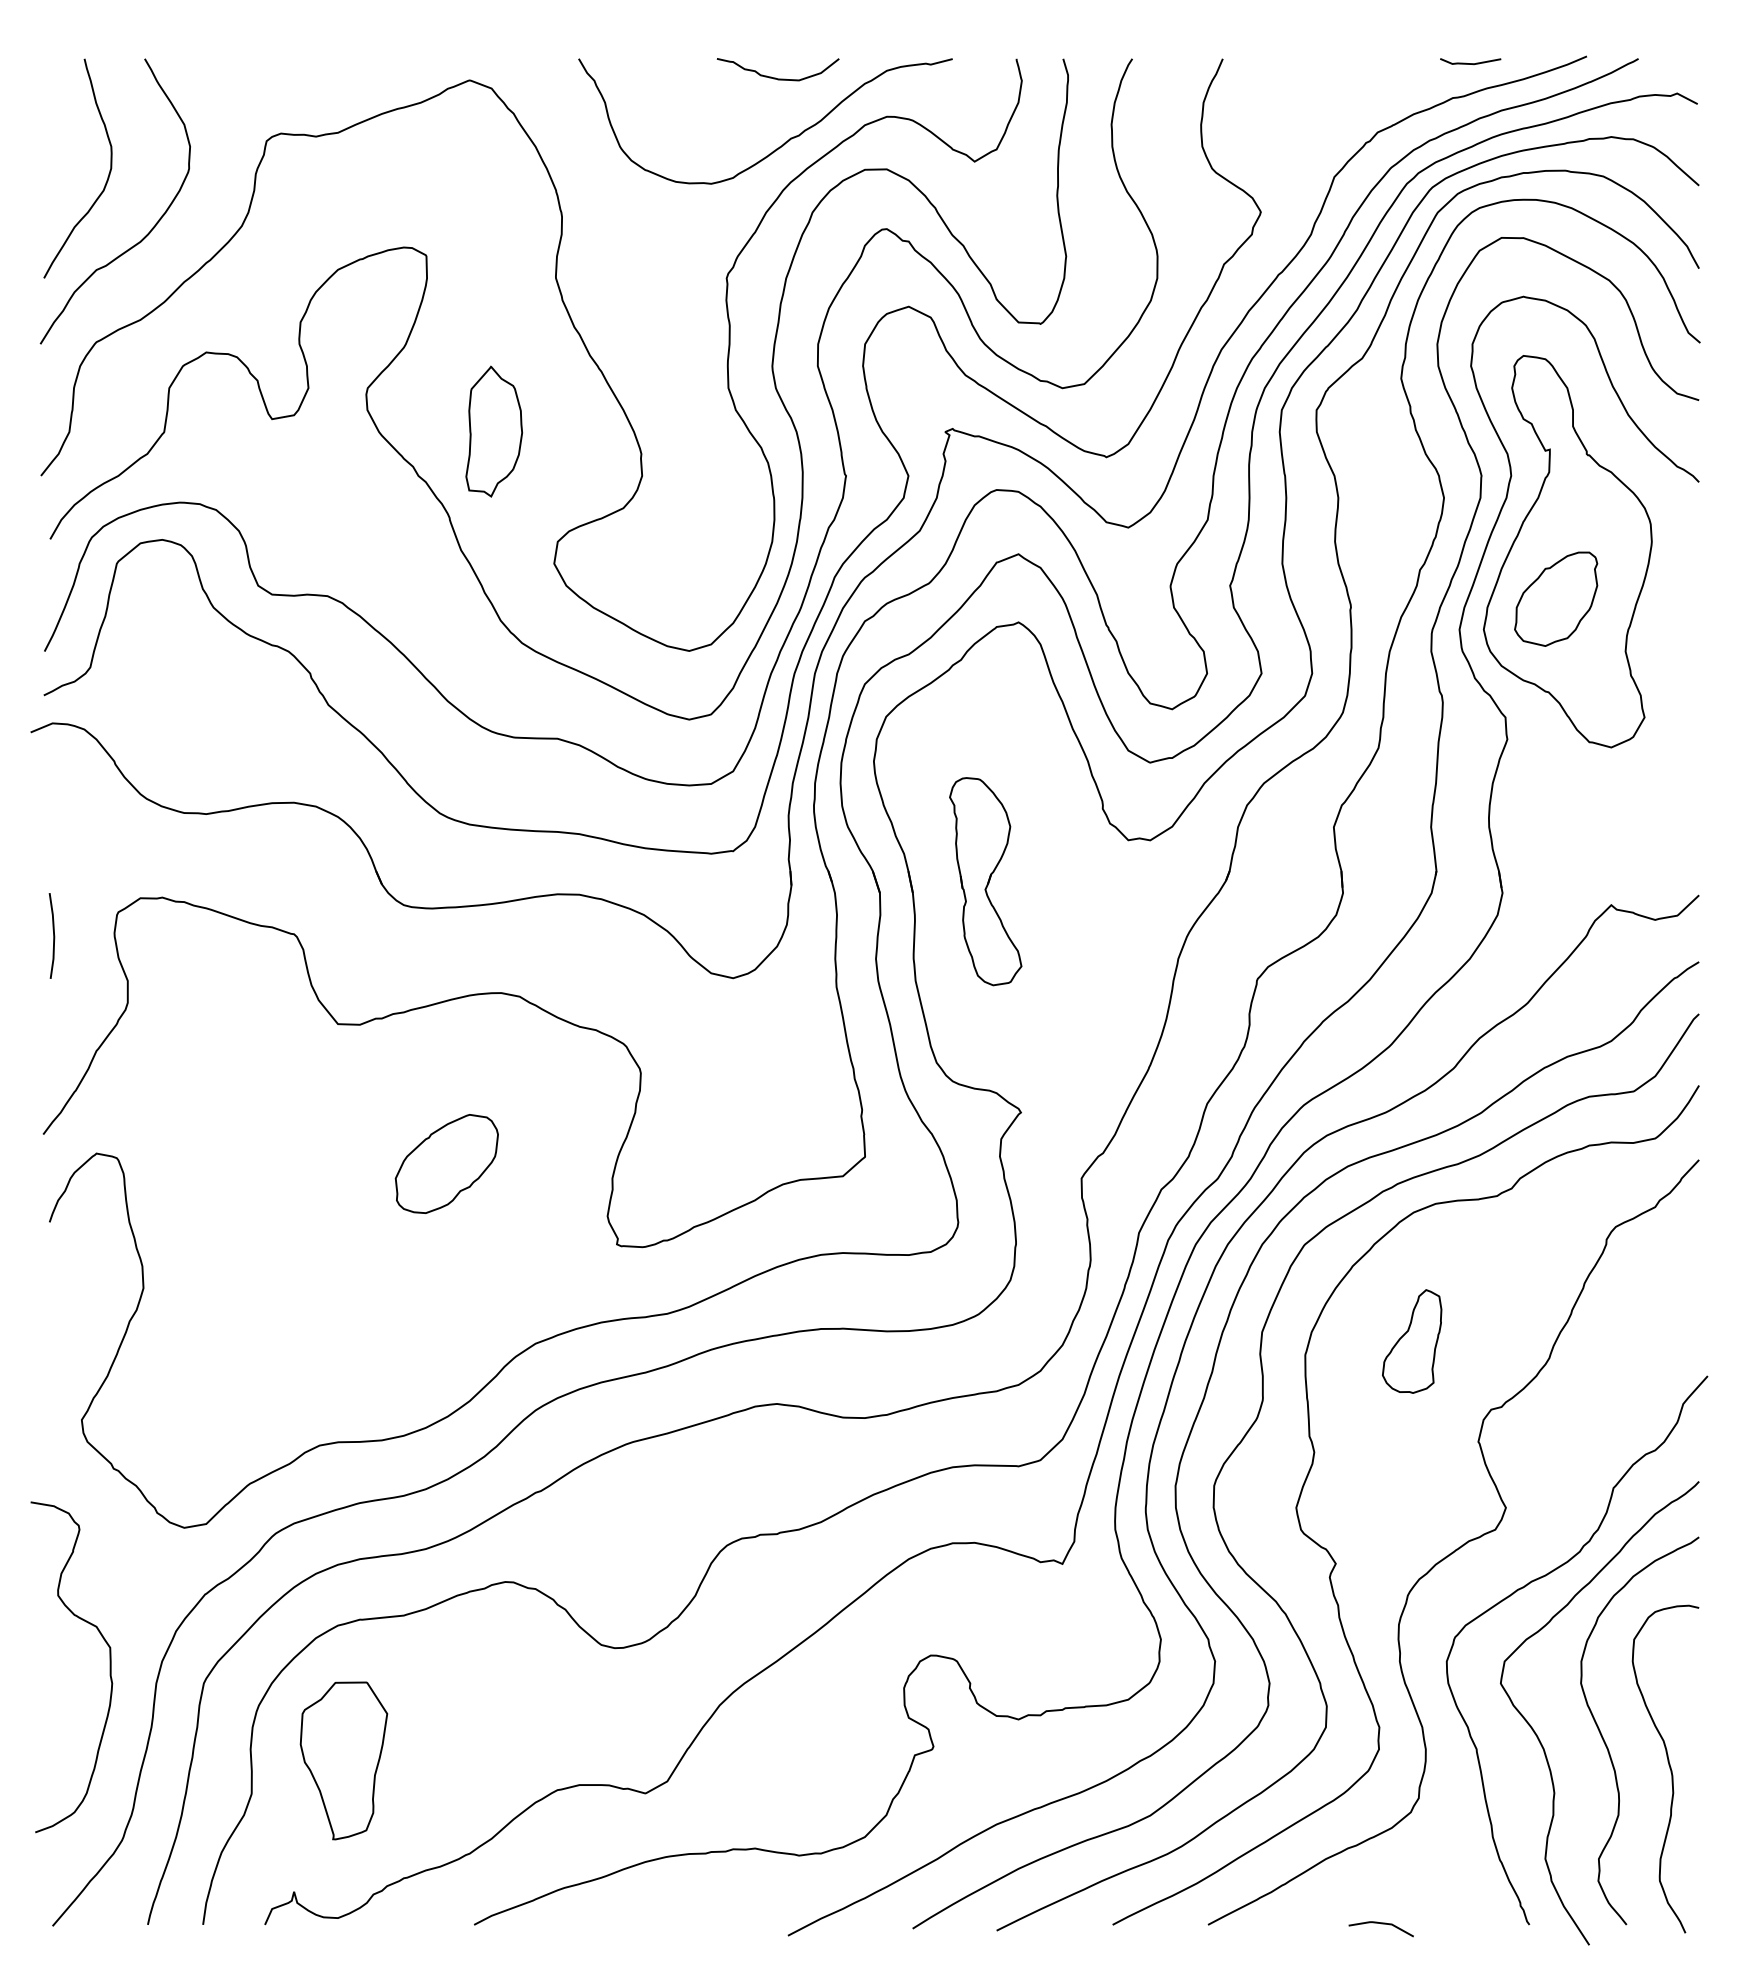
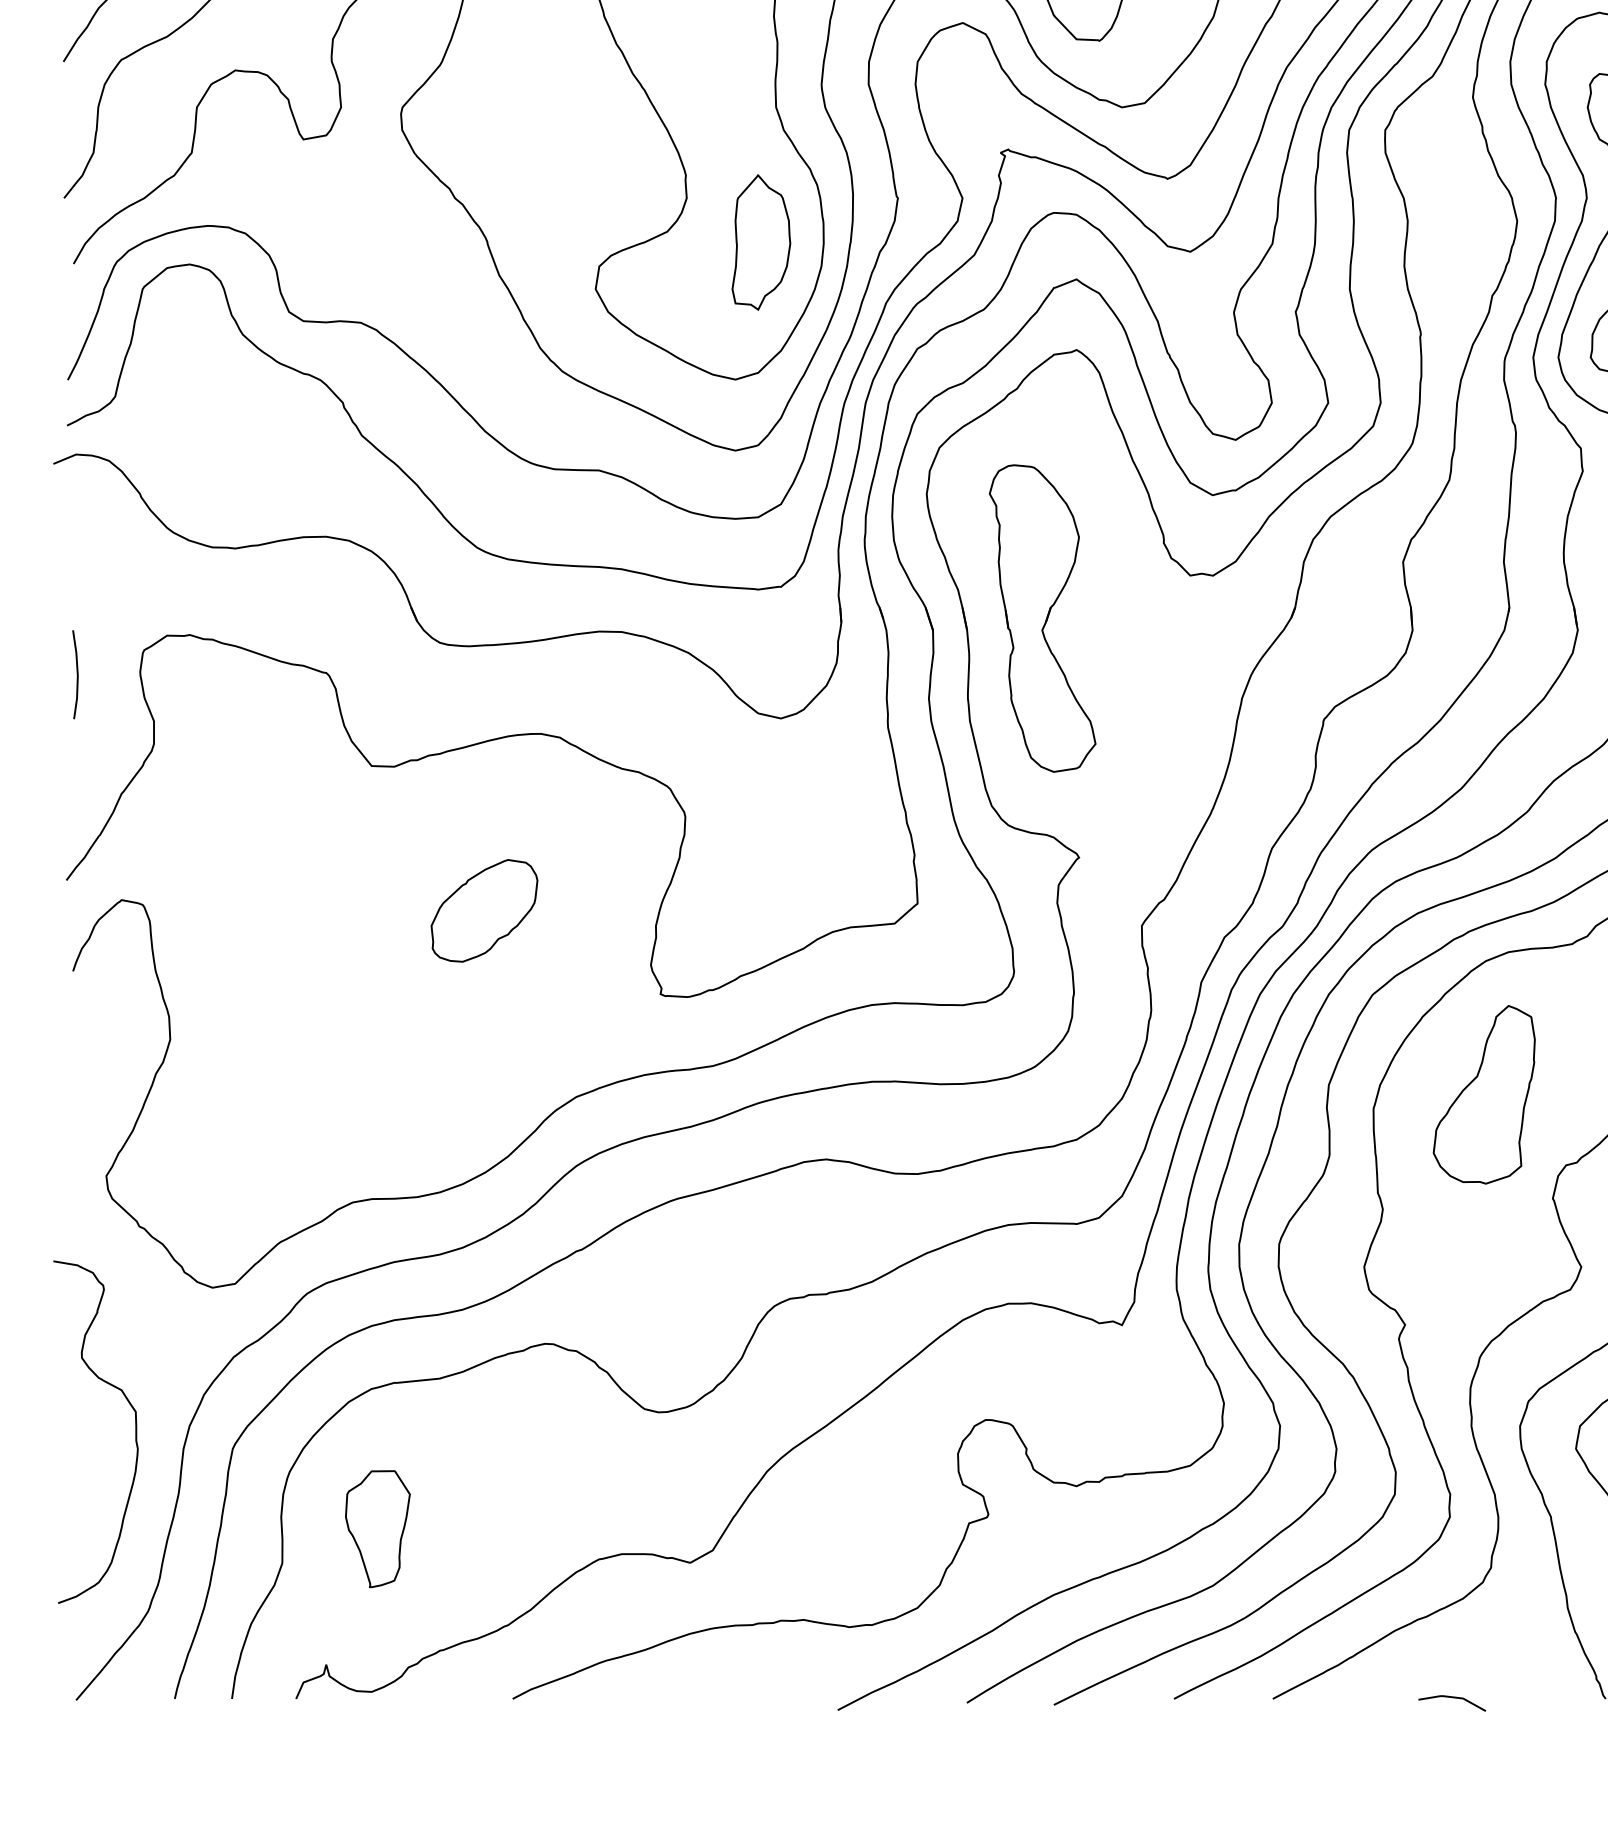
part: (494, 431) -> (761, 242), moved
part: (985, 881) -> (1042, 618), size x1.43
part: (1411, 1341) -> (1483, 1094), size x1.67
part: (343, 1760) -> (377, 1528), size x0.71

